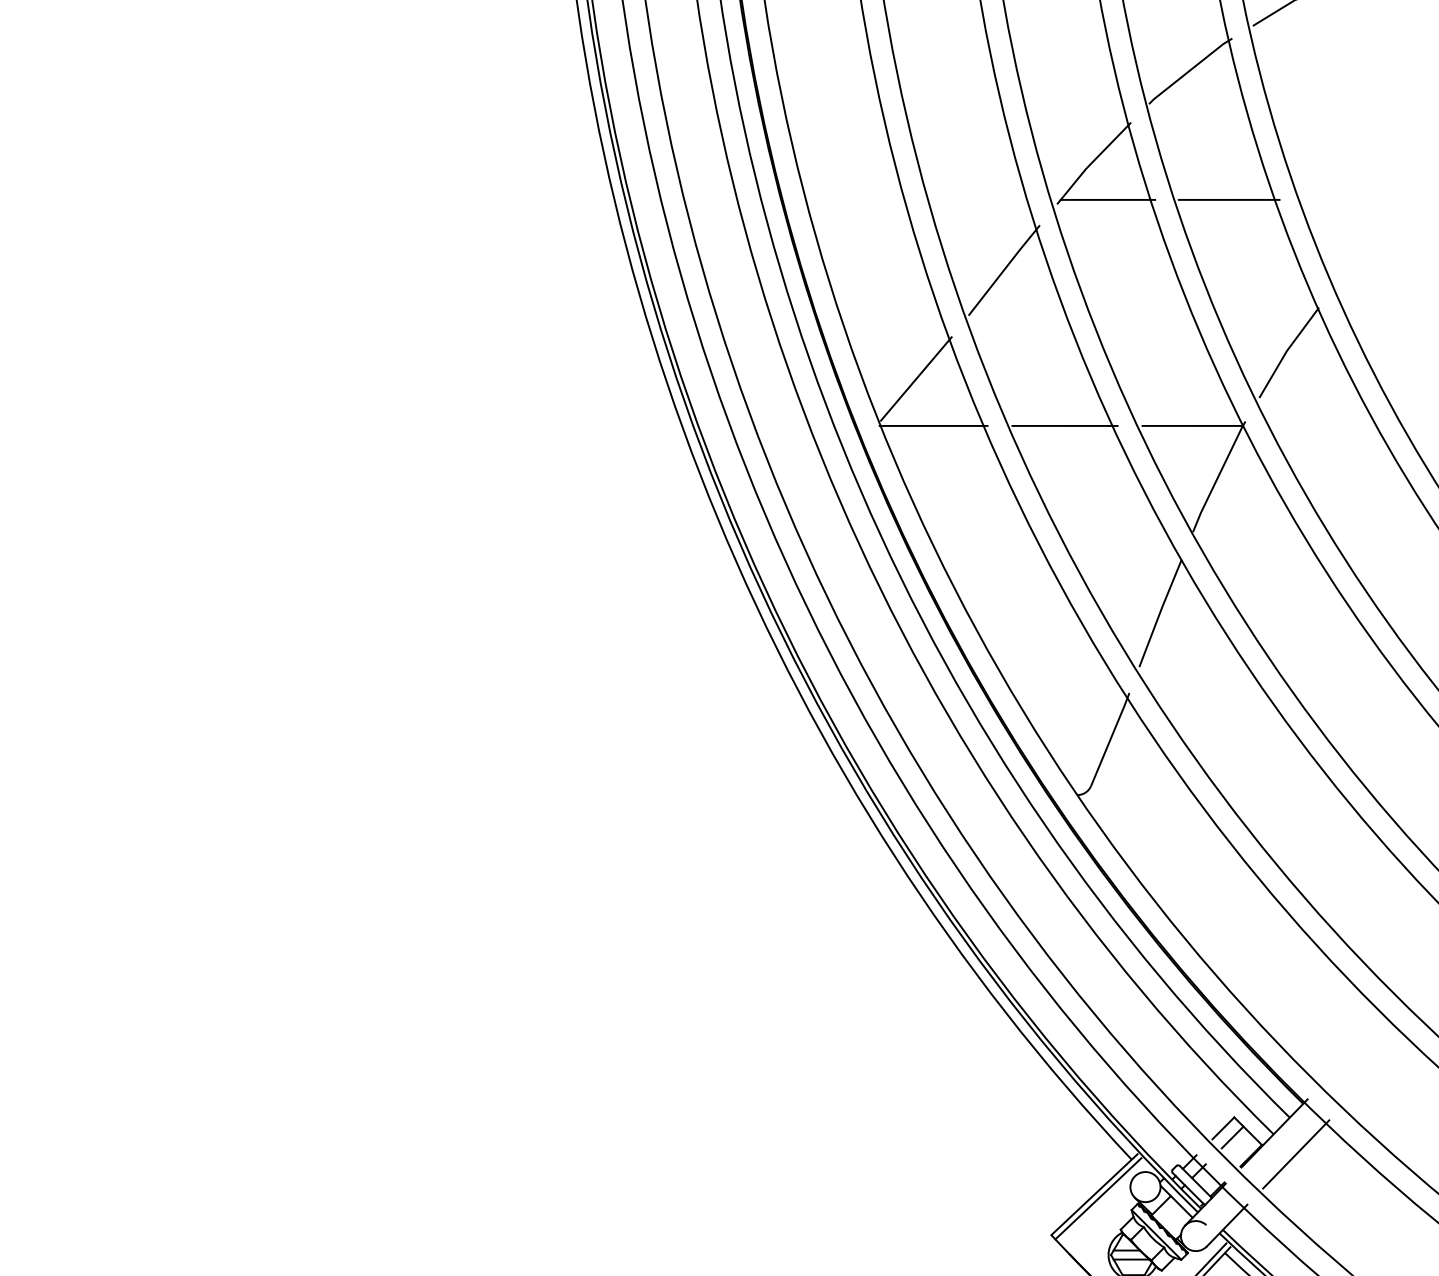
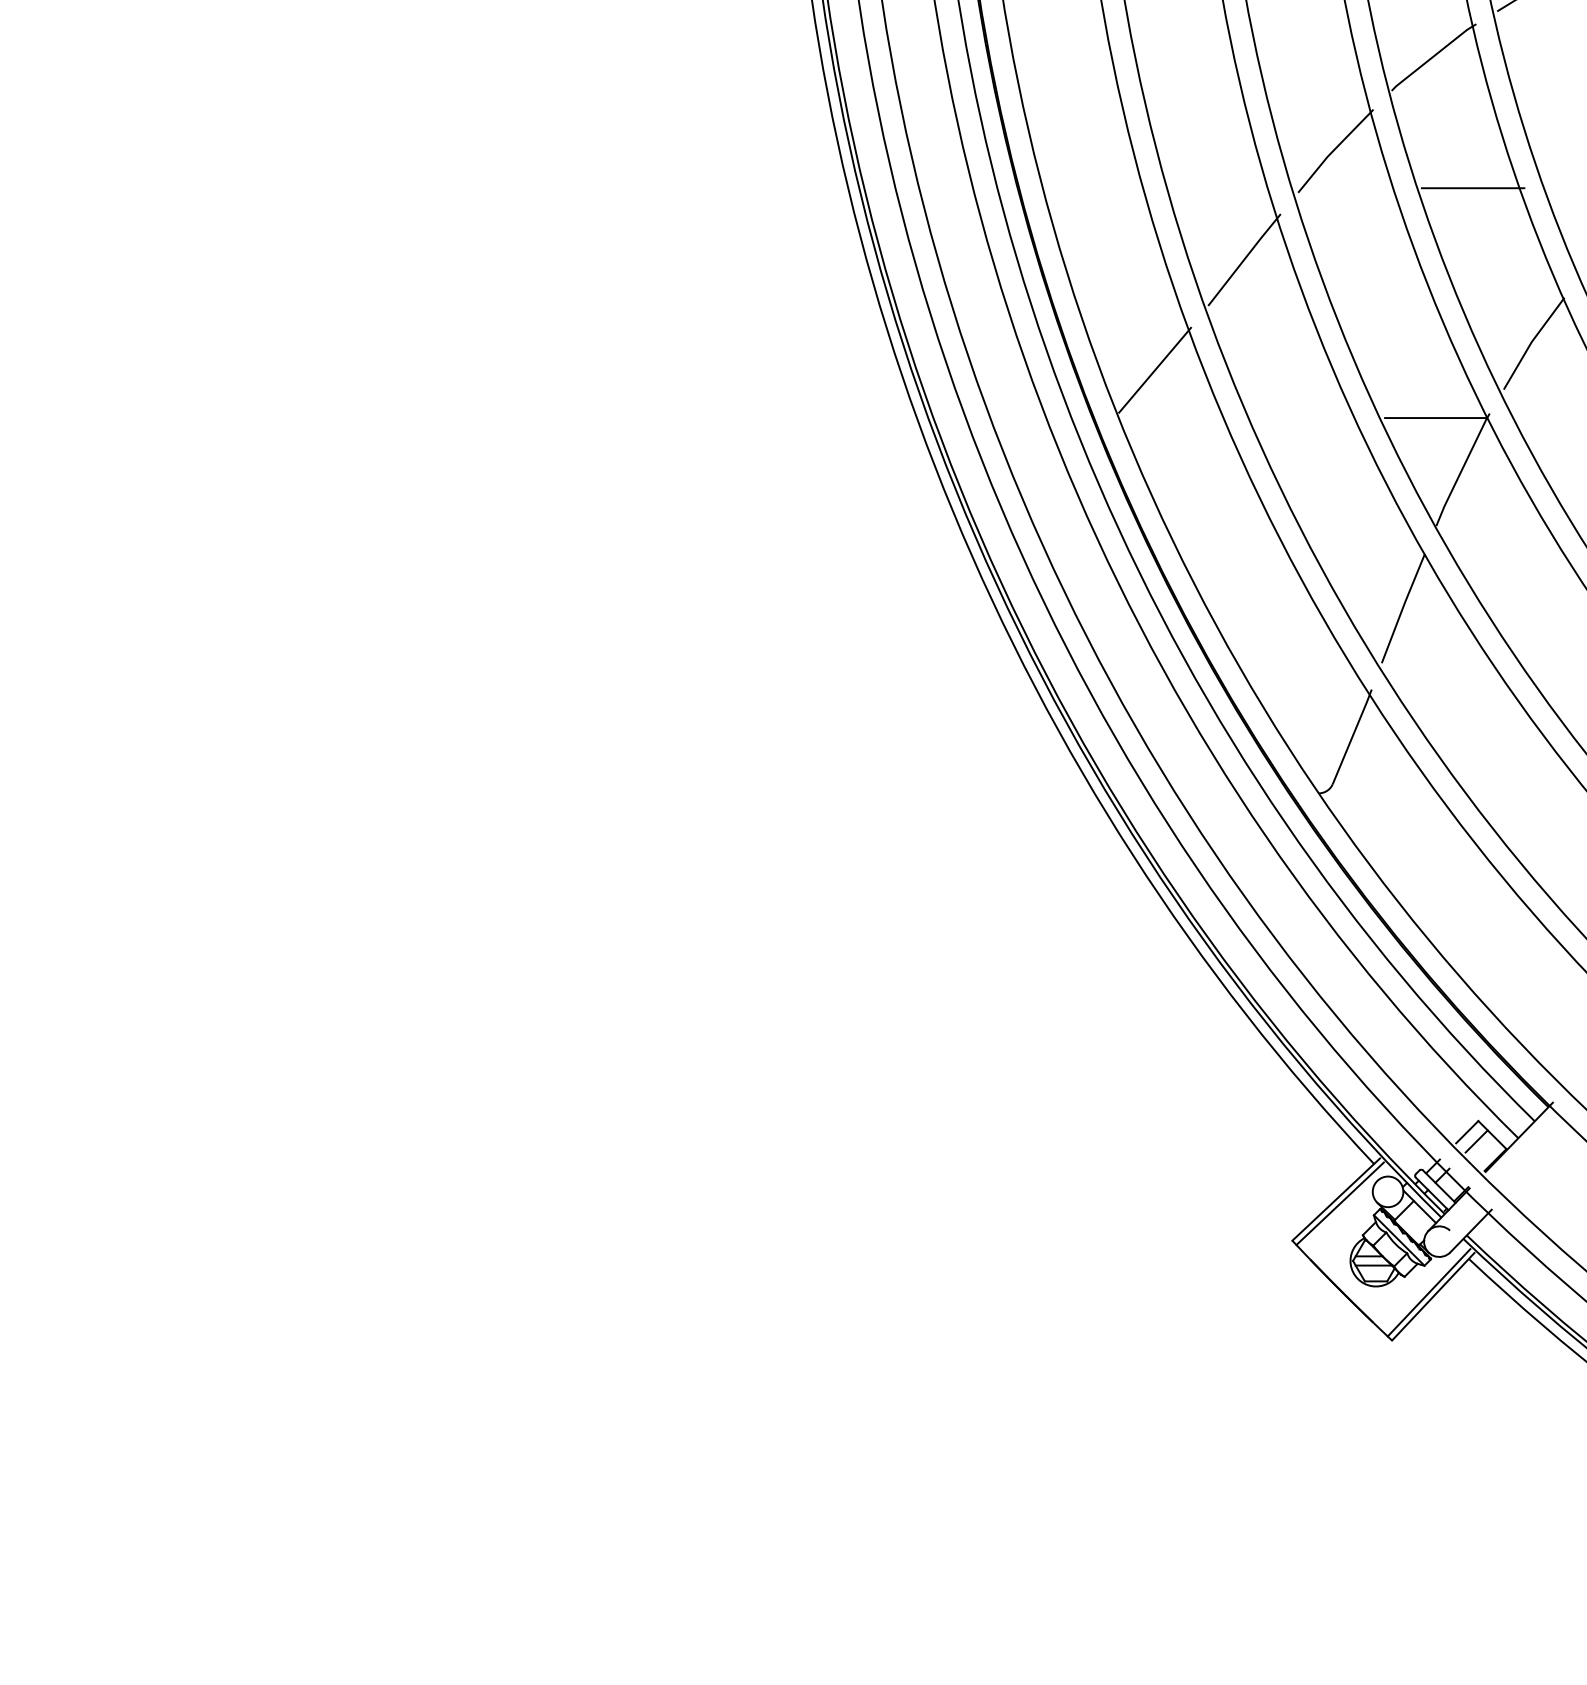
line: (1107, 200) -> (1349, 188), removed
line: (933, 426) -> (1172, 418), removed
line: (1064, 426) -> (1305, 418), removed
line: (1295, 1154) -> (1540, 1158), removed

